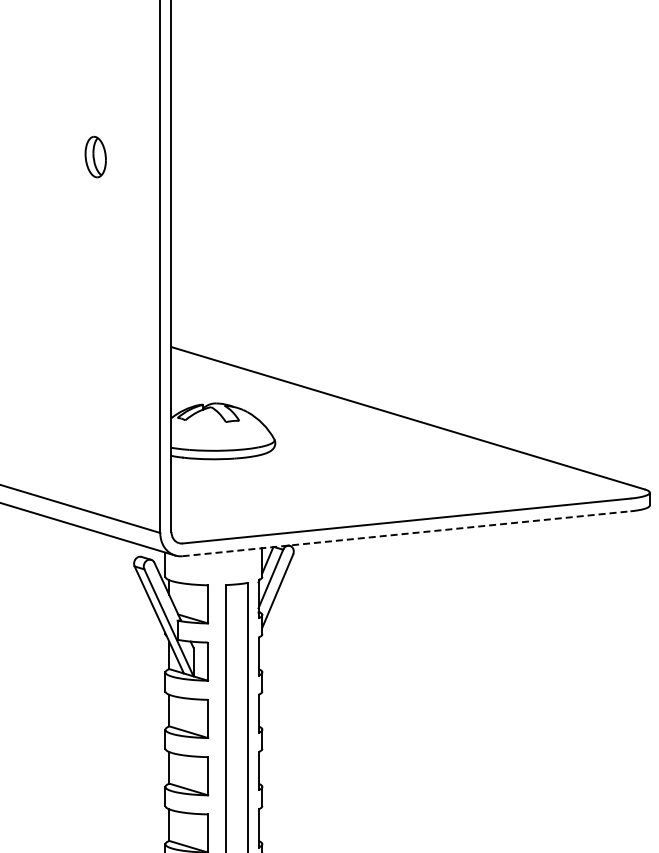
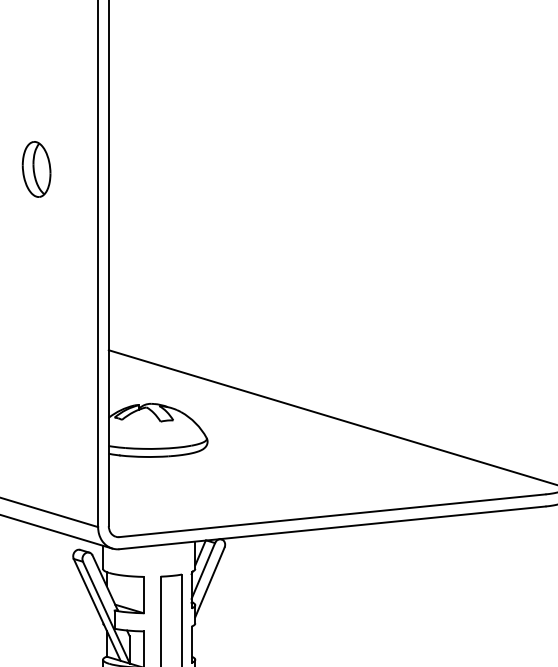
part: (95, 156) -> (36, 168), size x1.43
line: (407, 533) -> (333, 527), dashed -> solid

